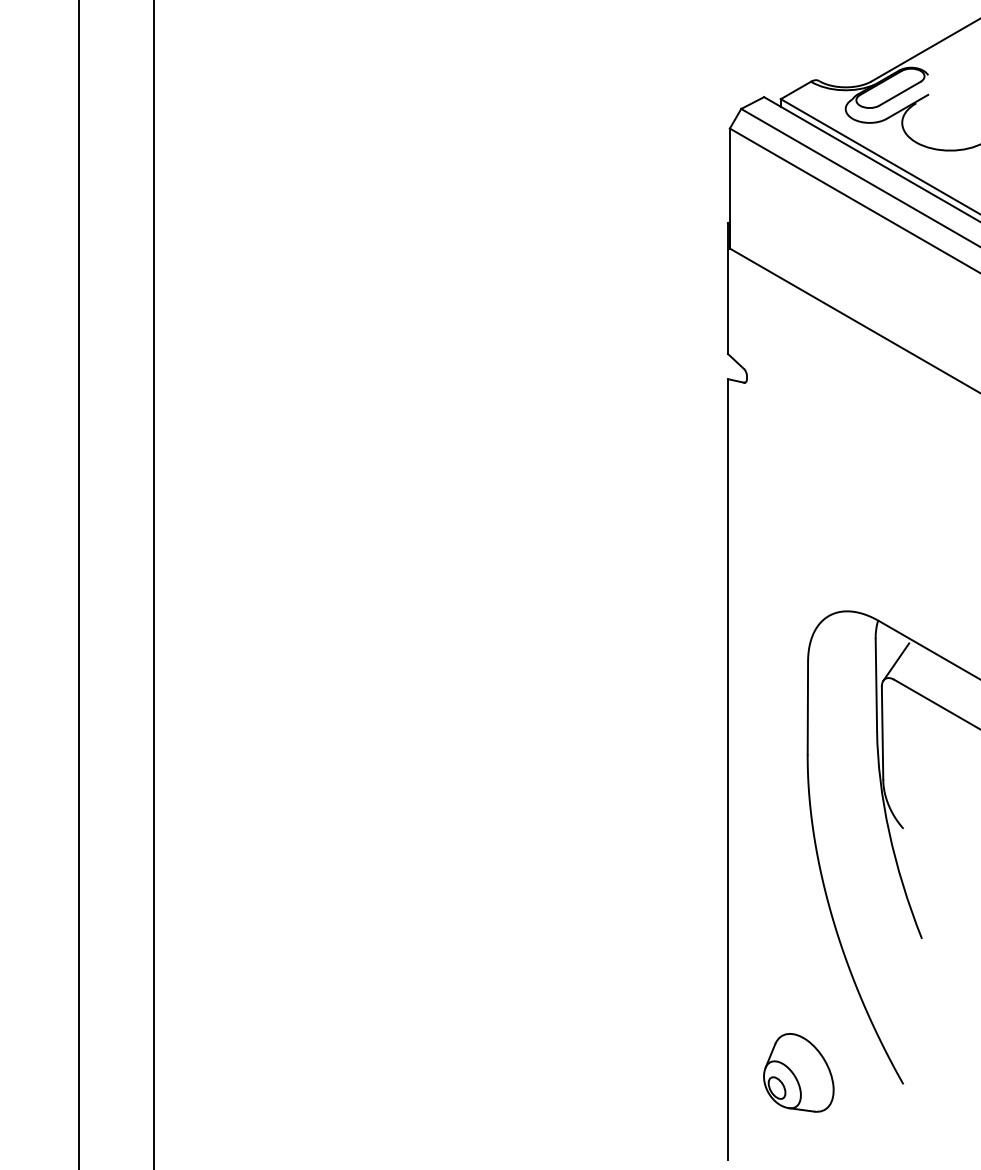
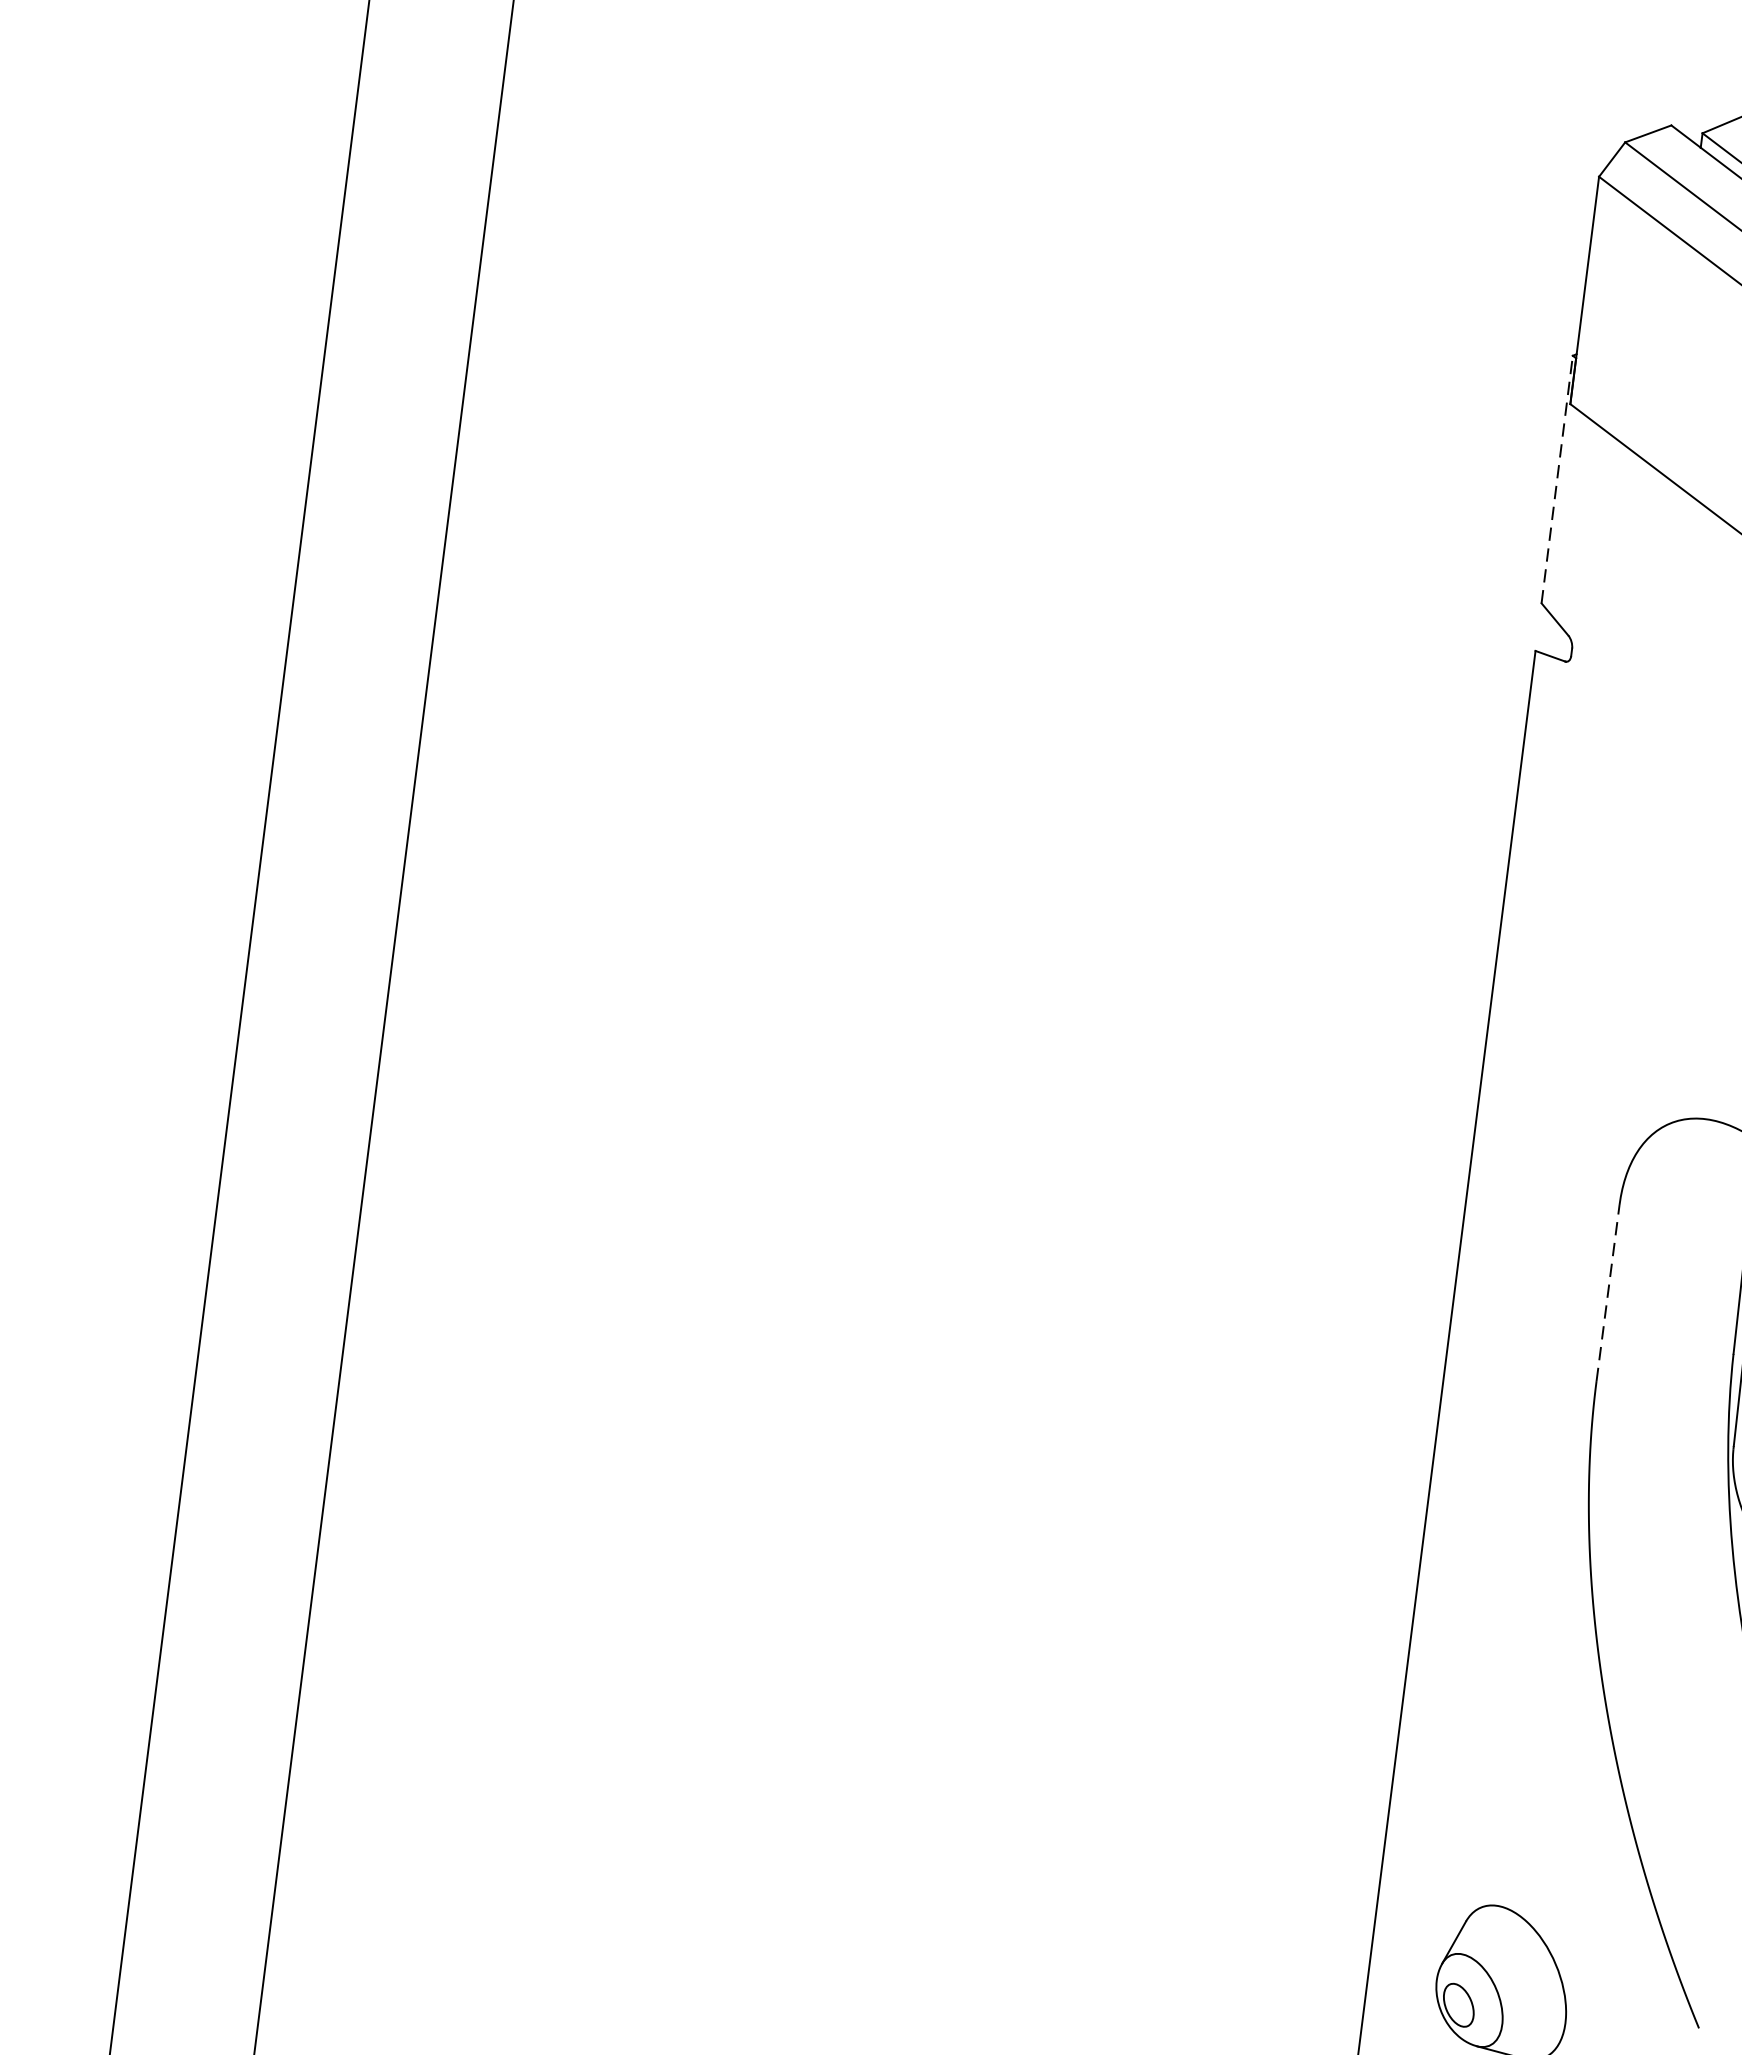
line: (728, 288) -> (1558, 479), solid -> dashed
line: (807, 708) -> (1607, 1293), solid -> dashed

